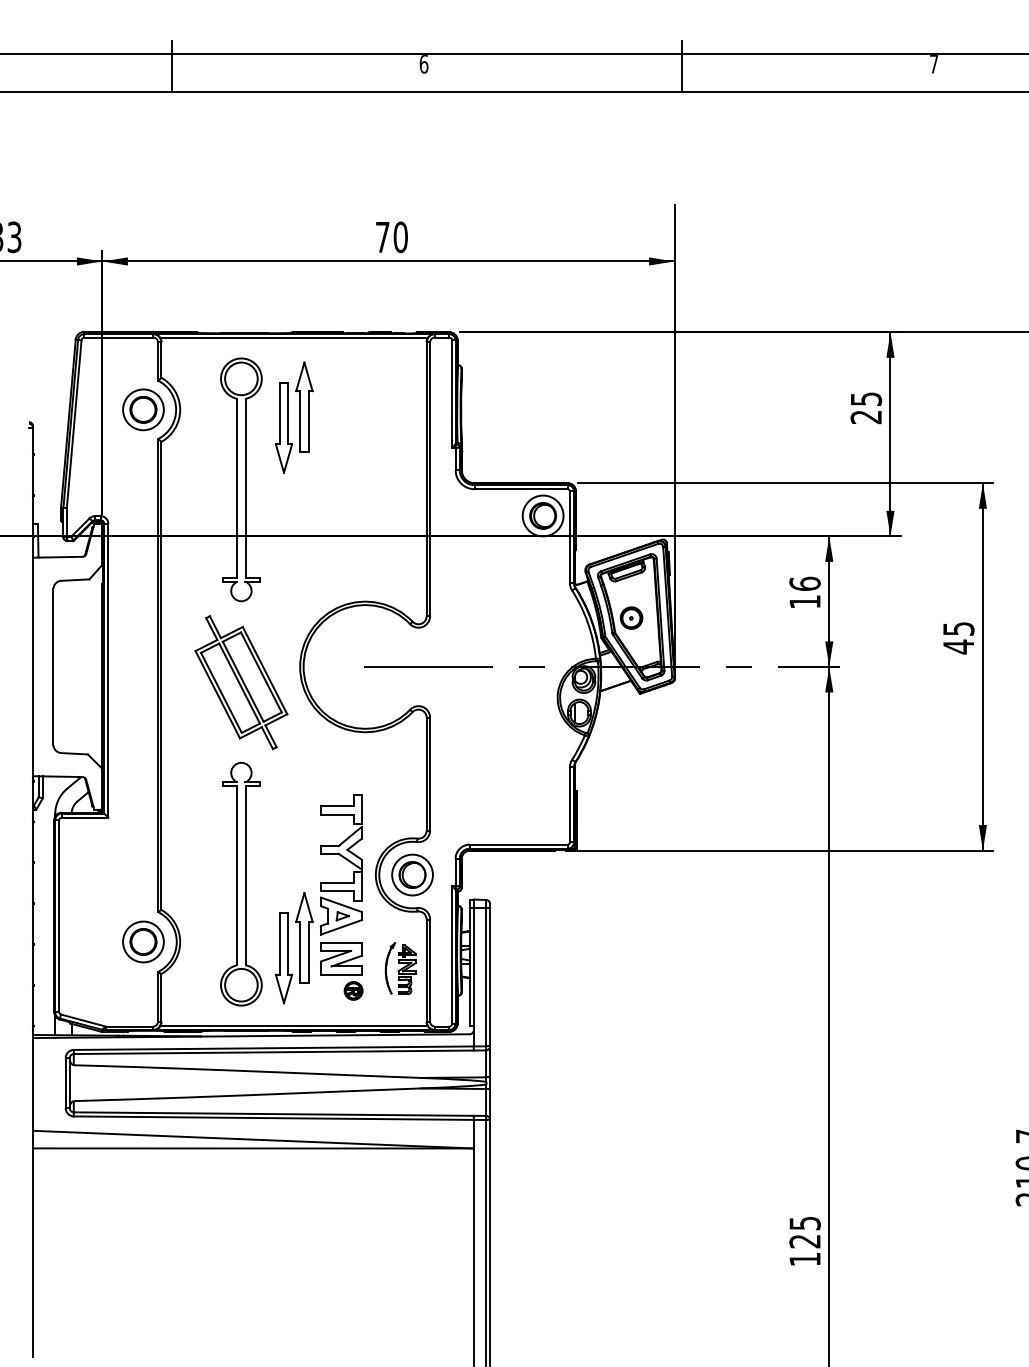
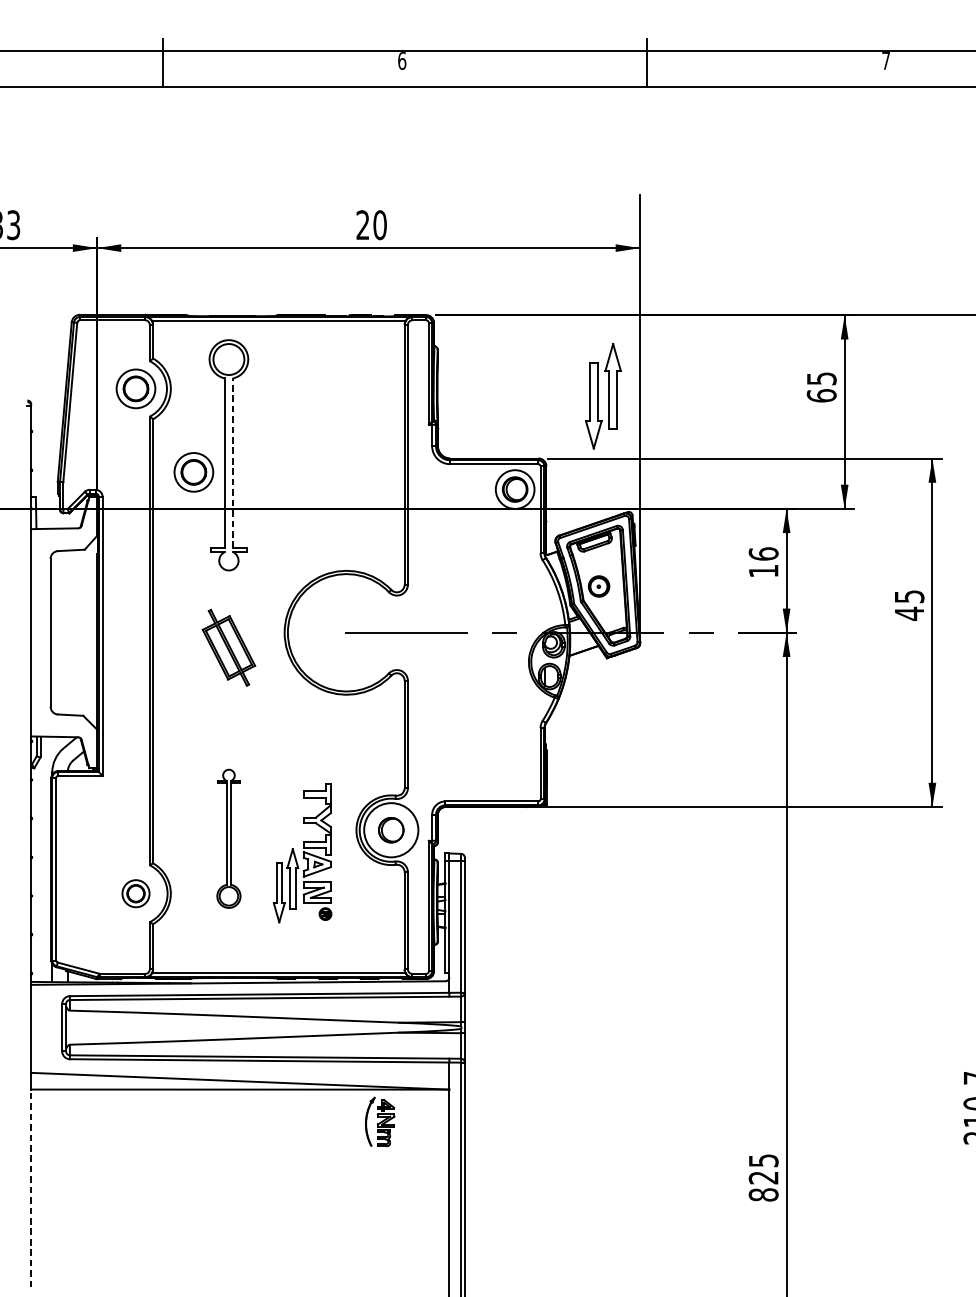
text: (382, 236) -> (362, 224), 70 -> 20
part: (293, 417) -> (602, 396), moved
text: (866, 417) -> (821, 396), 25 -> 65
line: (245, 487) -> (232, 462), solid -> dashed
part: (204, 497) -> (193, 472), added
part: (241, 682) -> (229, 647), size x0.6
circle: (412, 874) -> (391, 829), size x1.4
part: (241, 883) -> (229, 838), size x0.6
part: (318, 899) -> (302, 853), size x0.7
part: (143, 941) -> (136, 893), size x0.7
part: (400, 968) -> (379, 1121), moved
line: (33, 1252) -> (31, 1188), solid -> dashed
text: (804, 1259) -> (763, 1194), 125 -> 825

